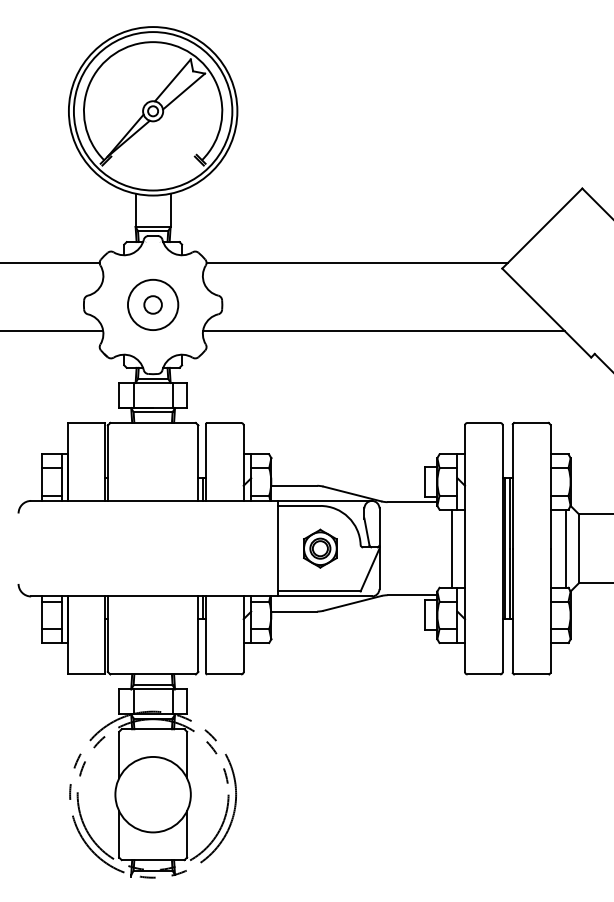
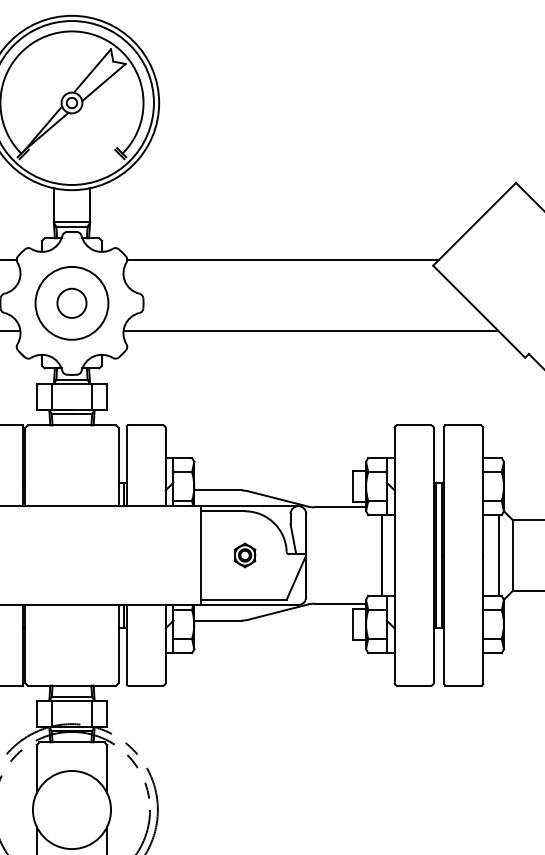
circle: (152, 304) -> (71, 302), size x1.4
circle: (152, 304) -> (71, 302), size x1.6
part: (320, 548) -> (245, 555), size x0.6

